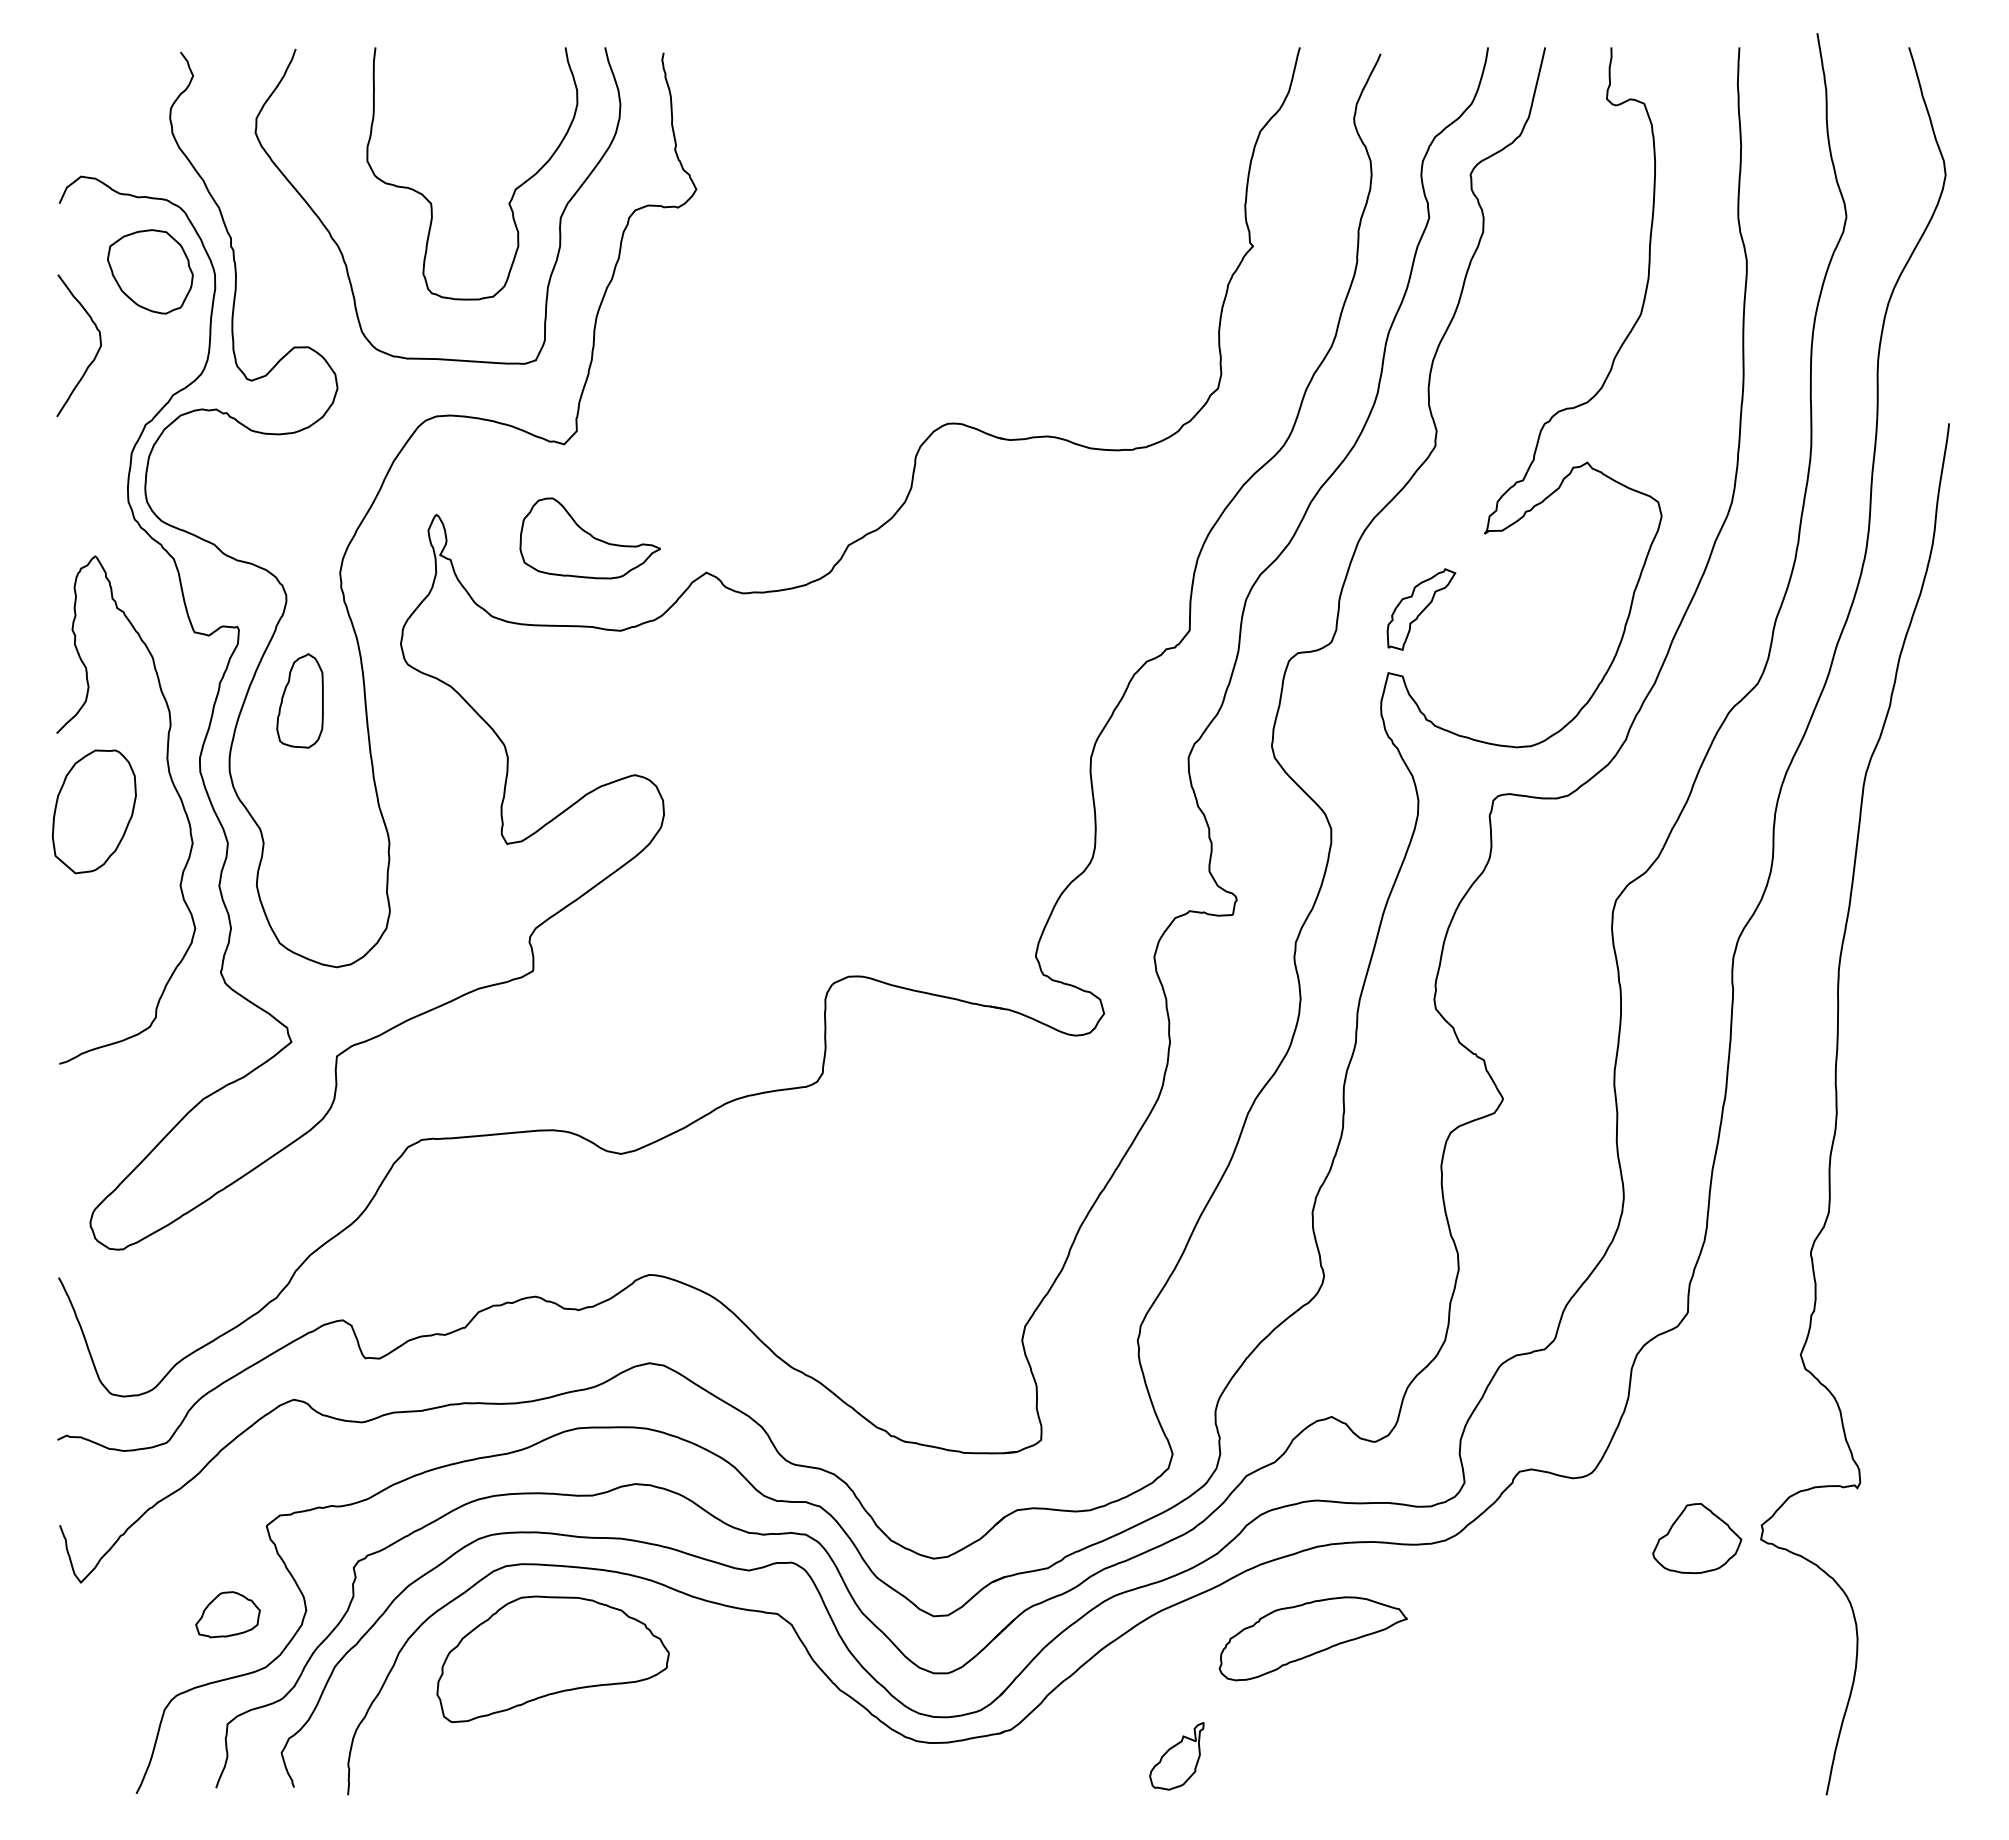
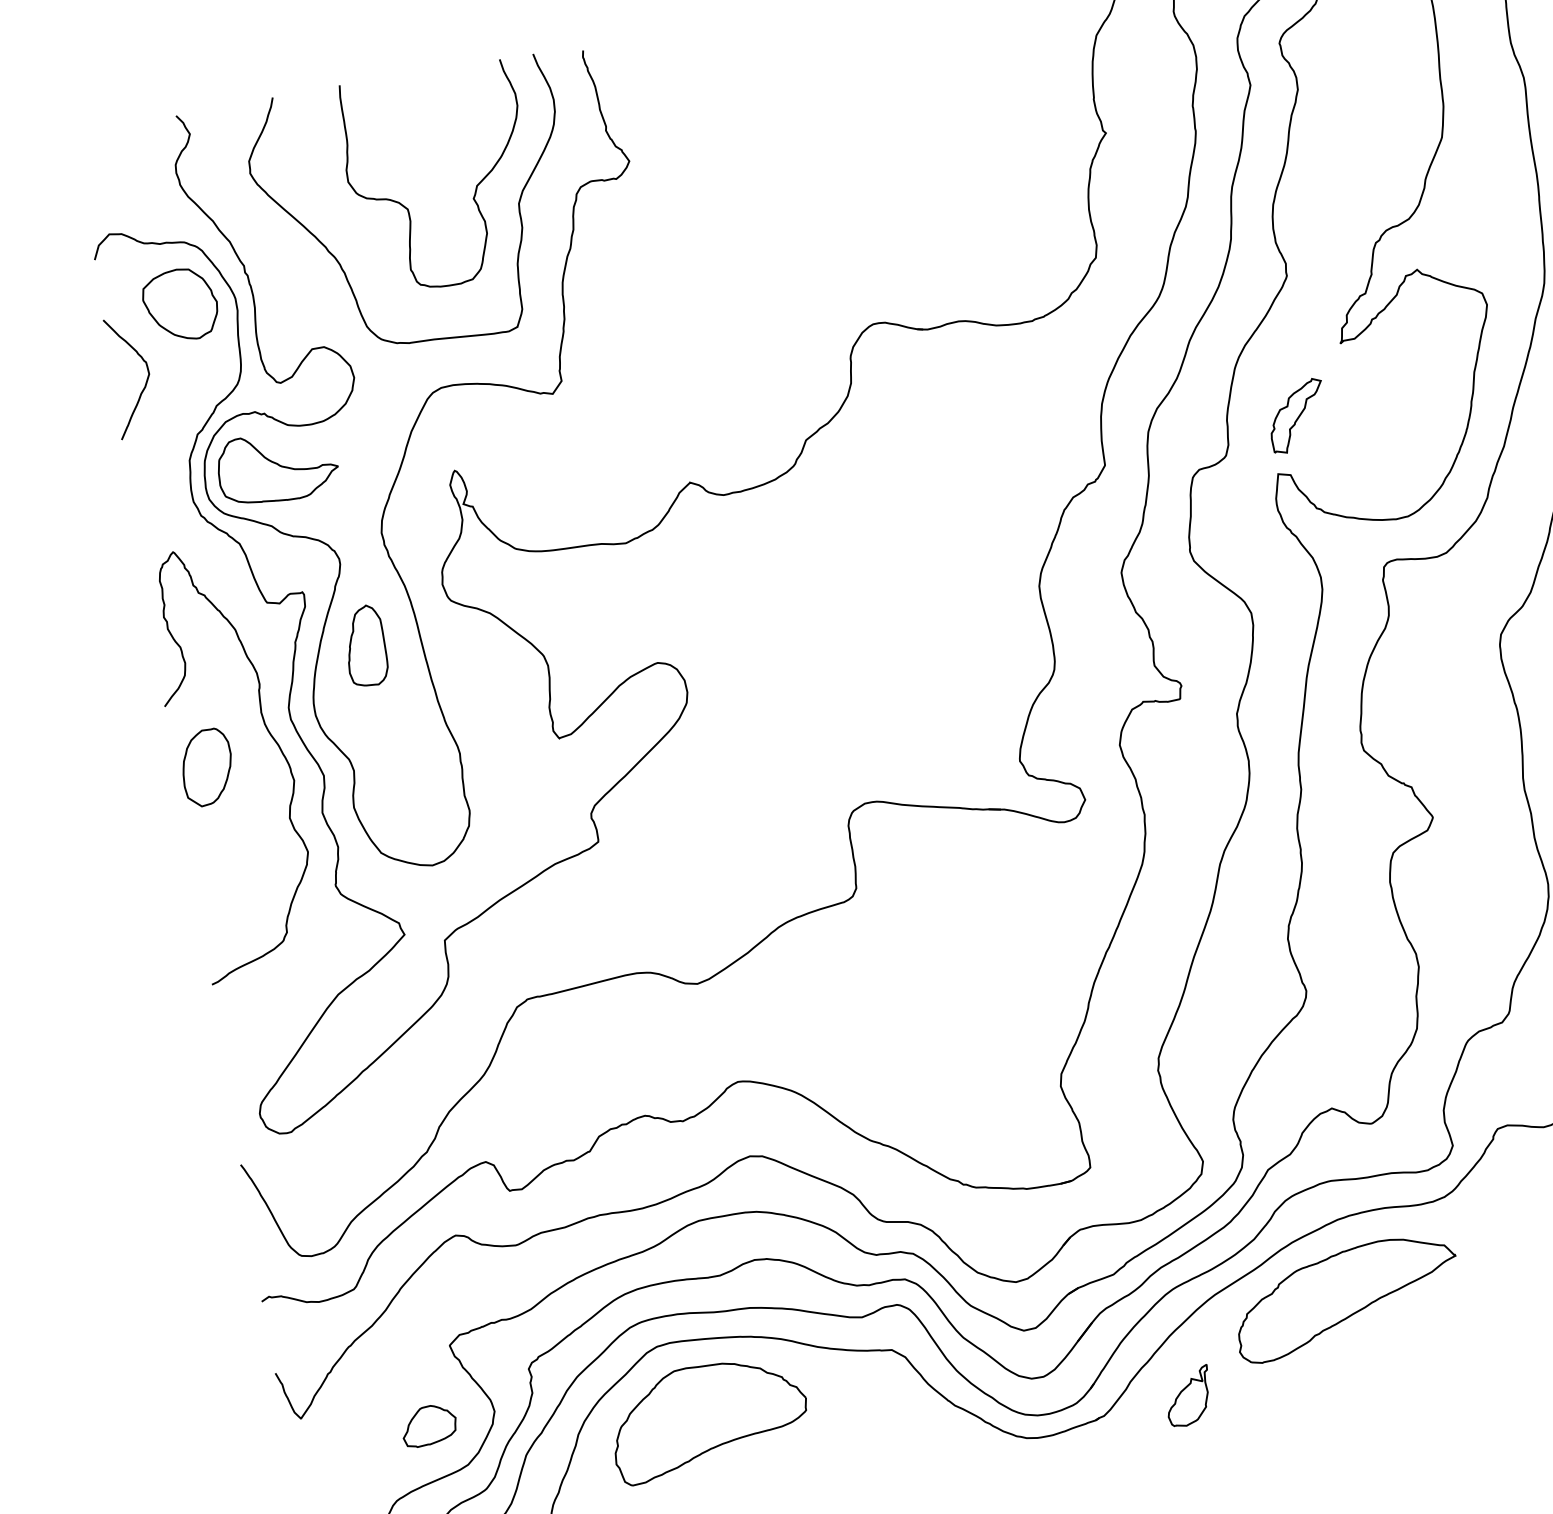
part: (589, 538) -> (277, 467), moved
part: (94, 811) -> (207, 767), size x0.71
part: (1312, 1638) -> (1345, 1297), size x1.43
part: (1176, 1756) -> (1188, 1396), moved

